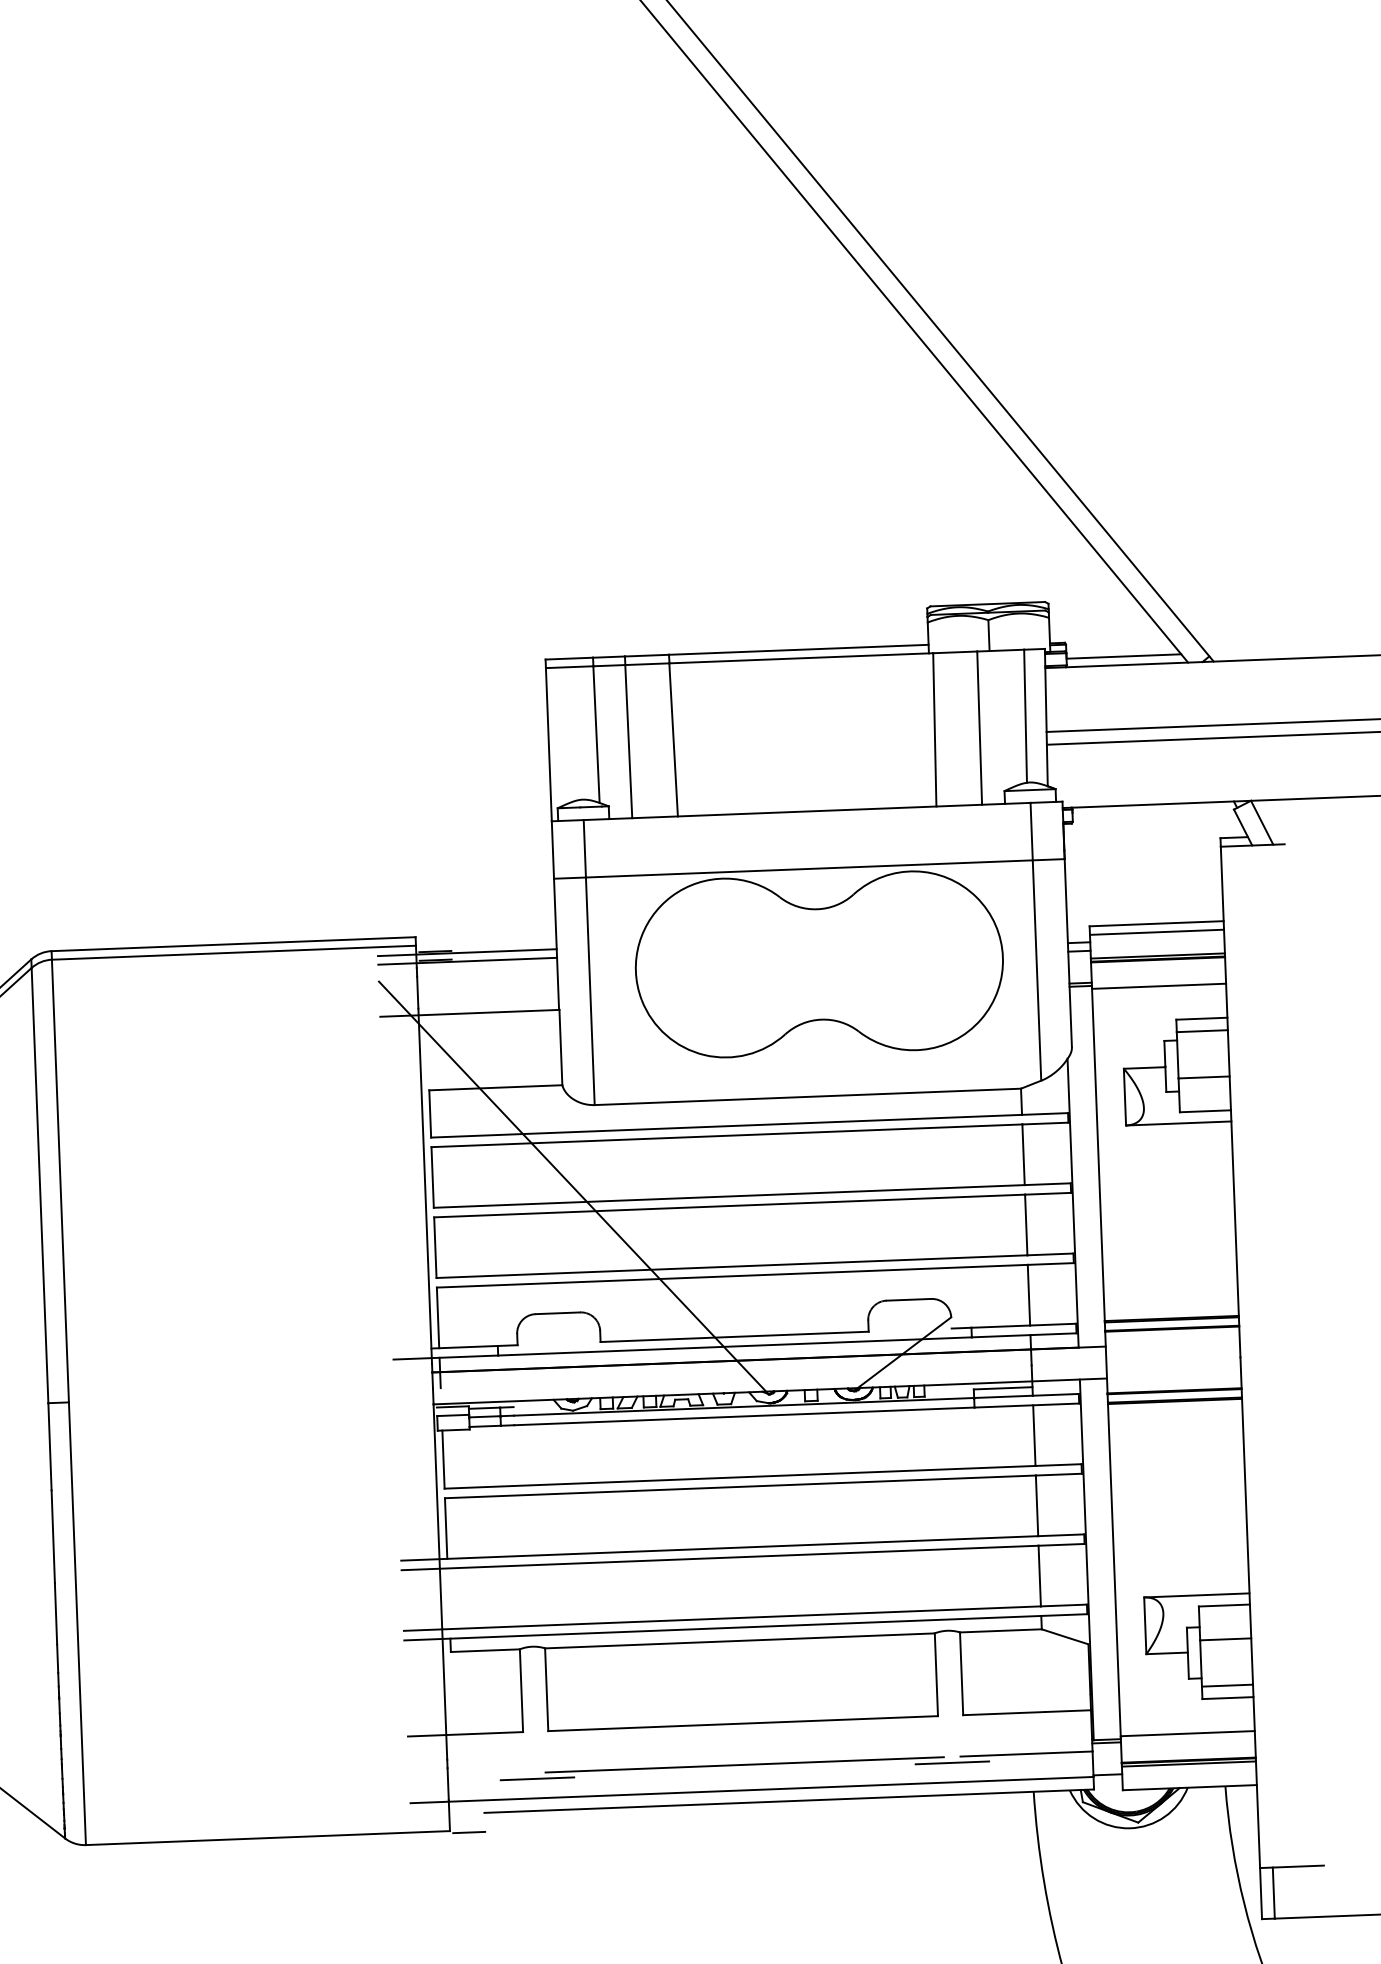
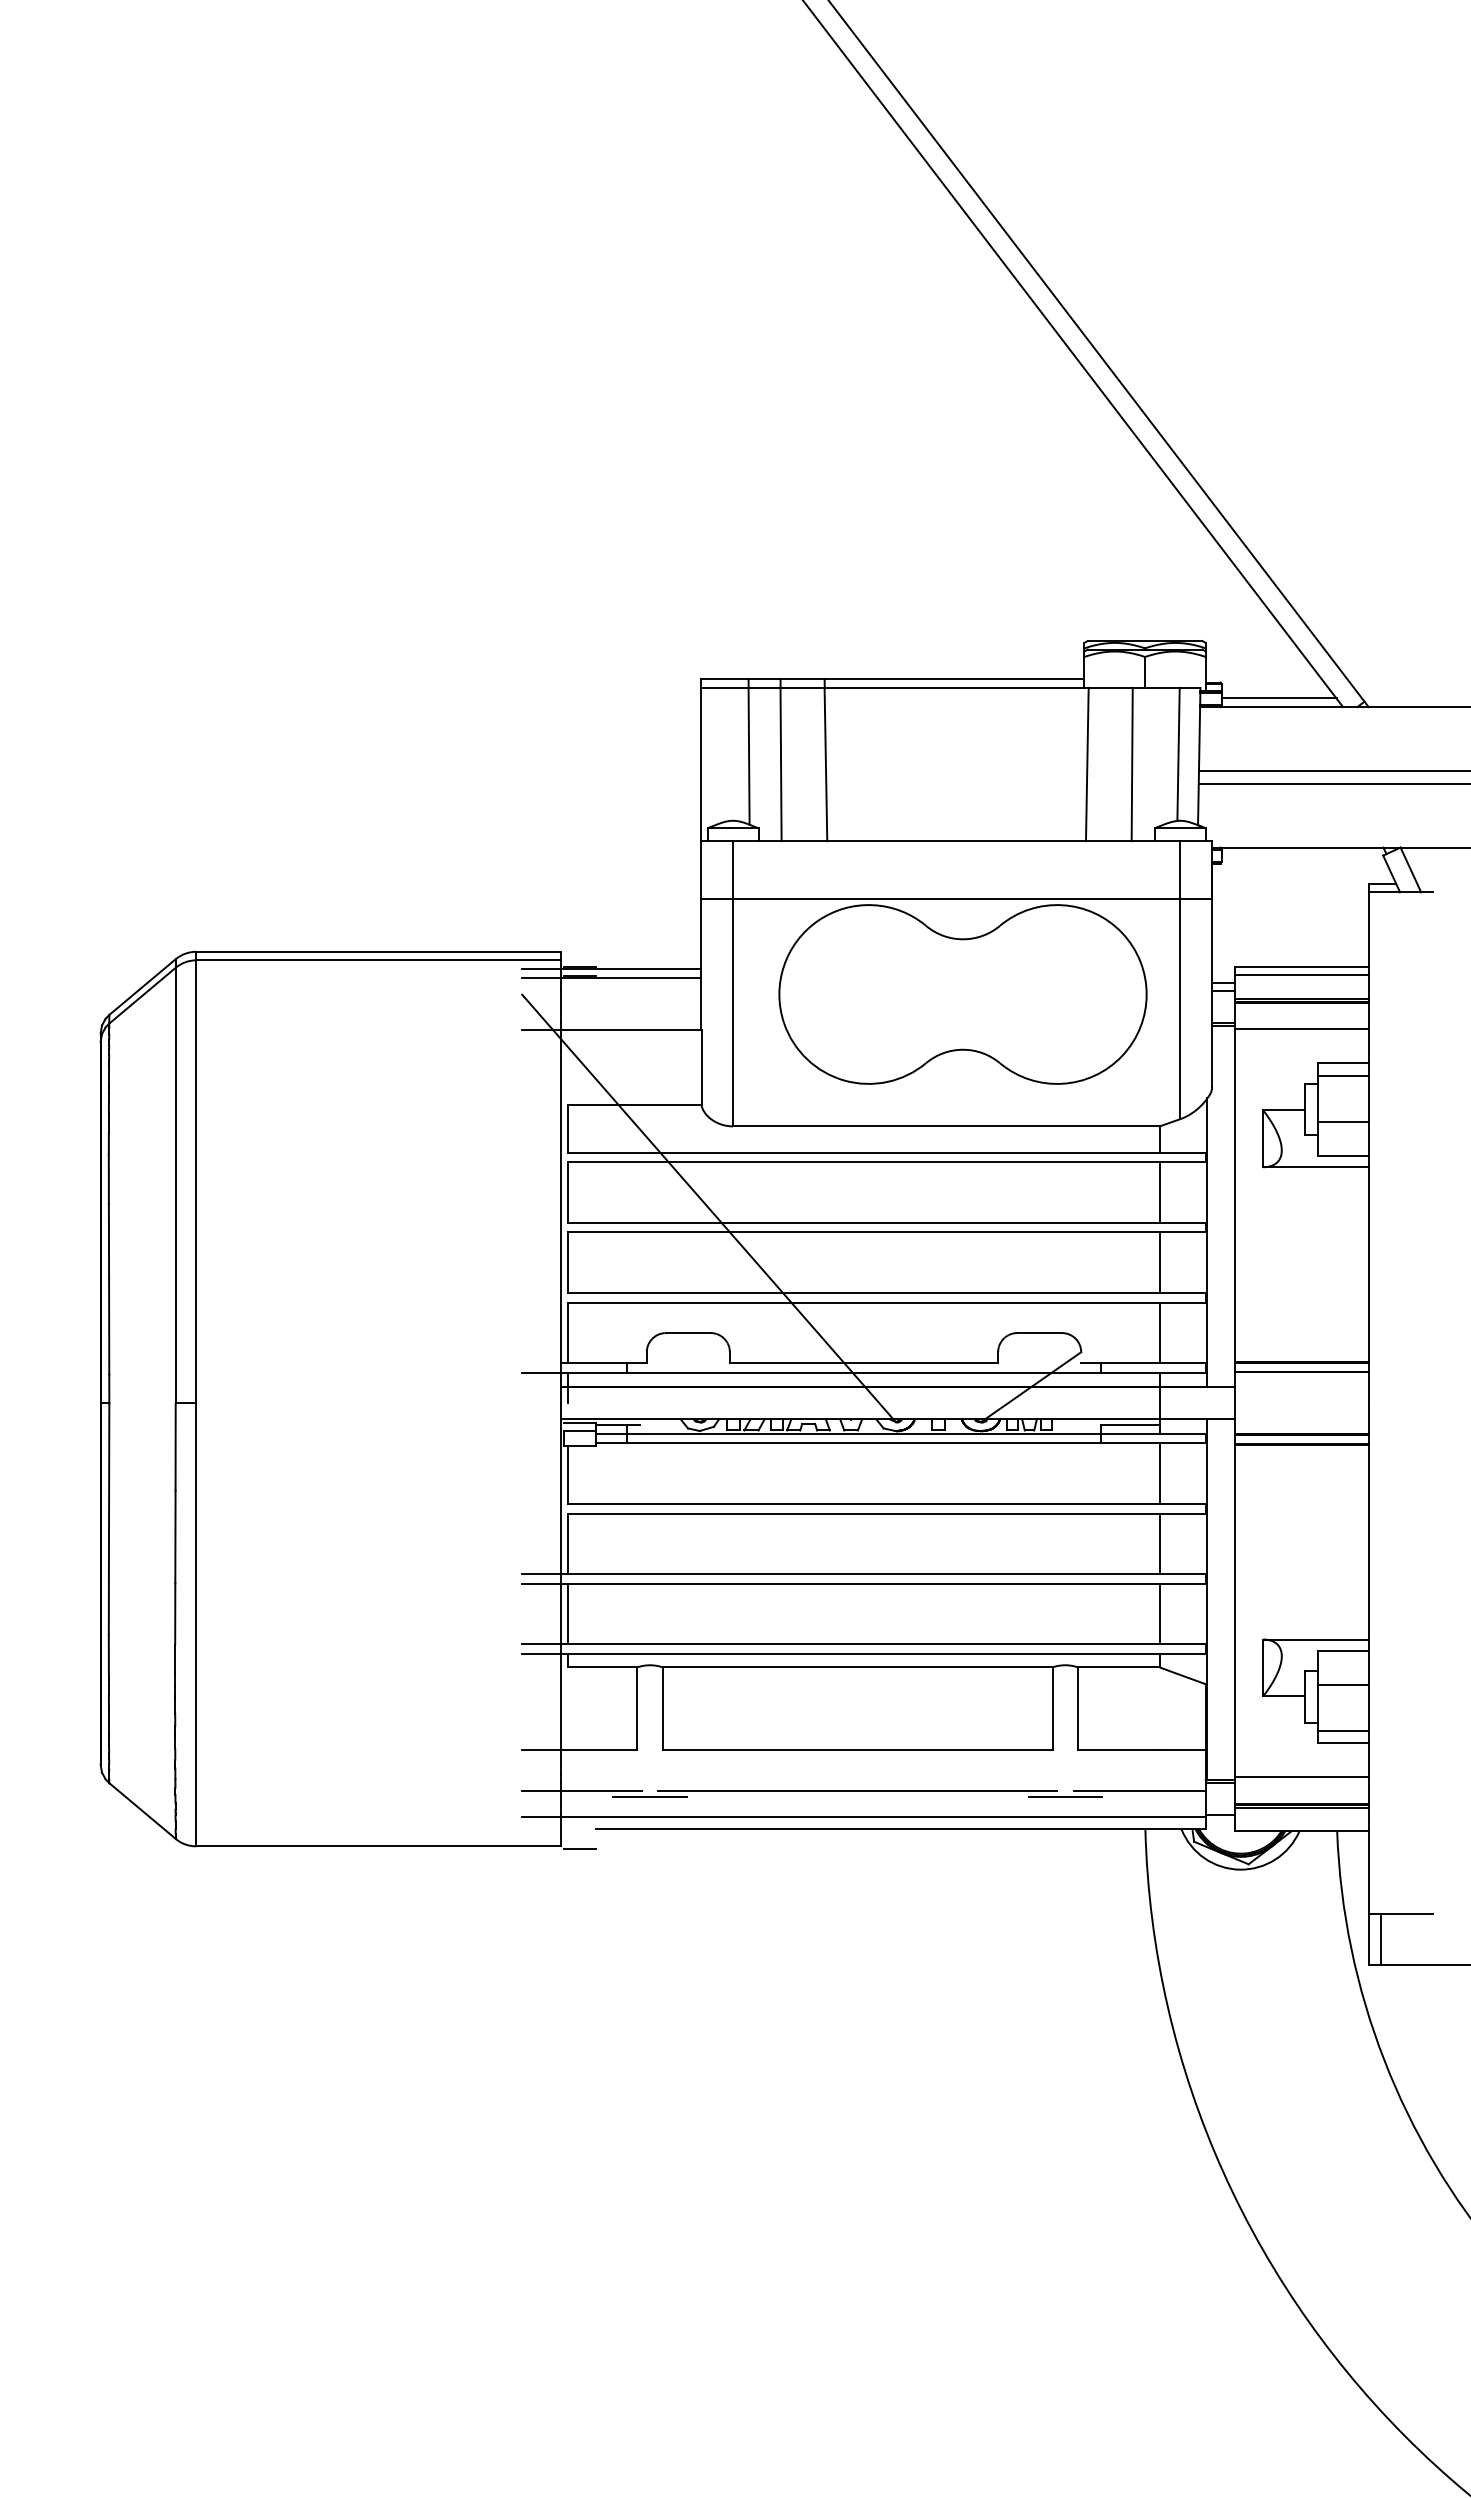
line: (448, 1598) -> (568, 1613), added
line: (468, 1775) -> (581, 1791), added

